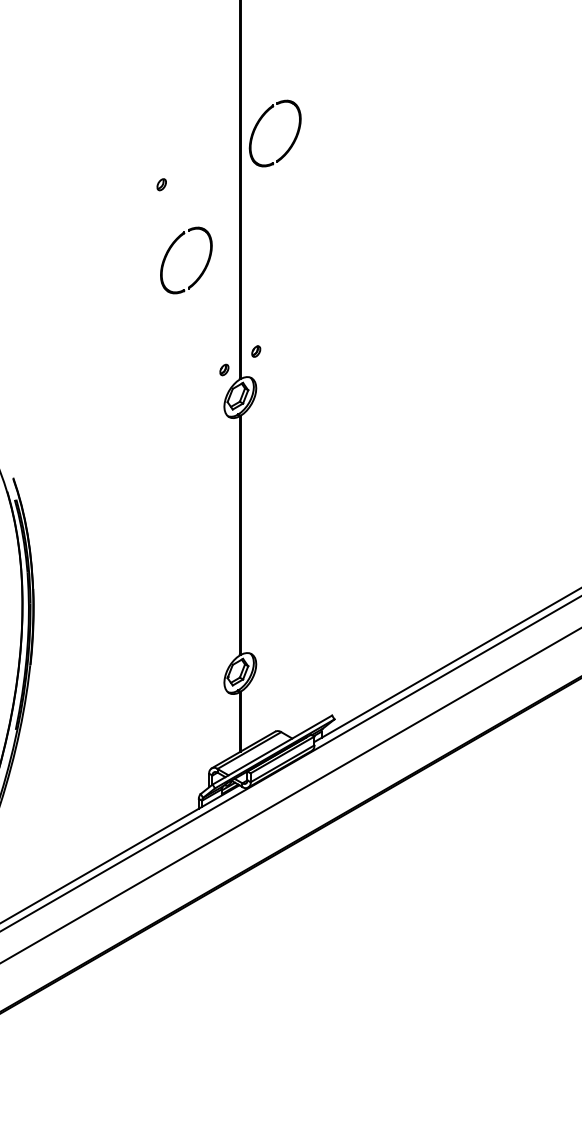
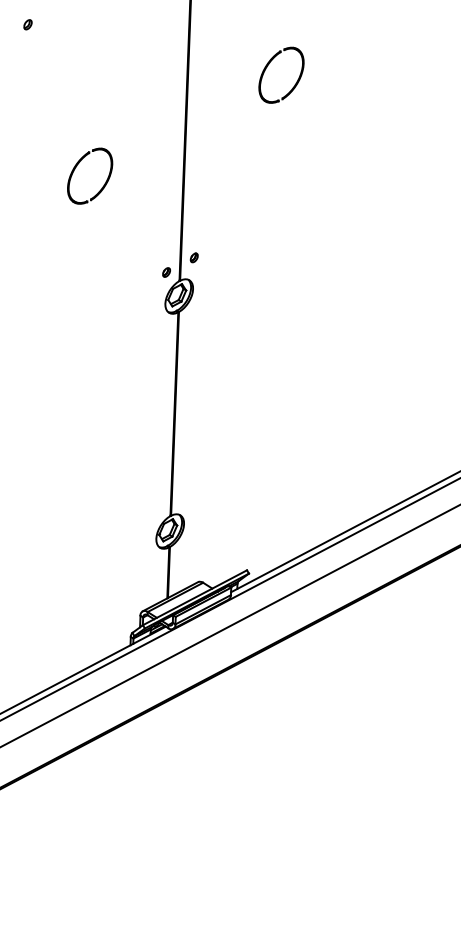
part: (258, 124) -> (267, 67), moved
part: (161, 184) -> (27, 24), moved
part: (202, 270) -> (103, 185), moved

